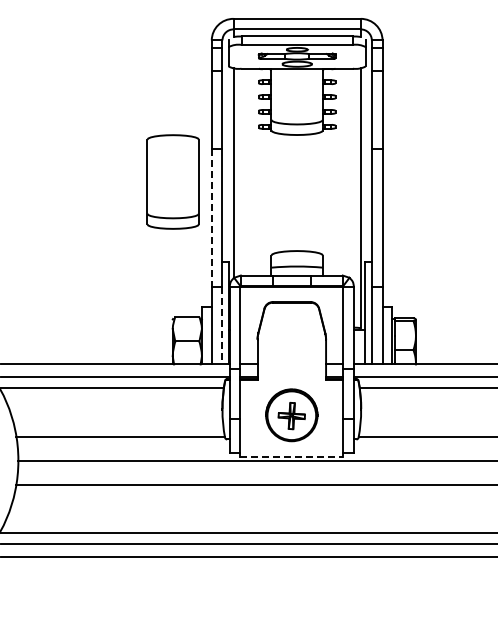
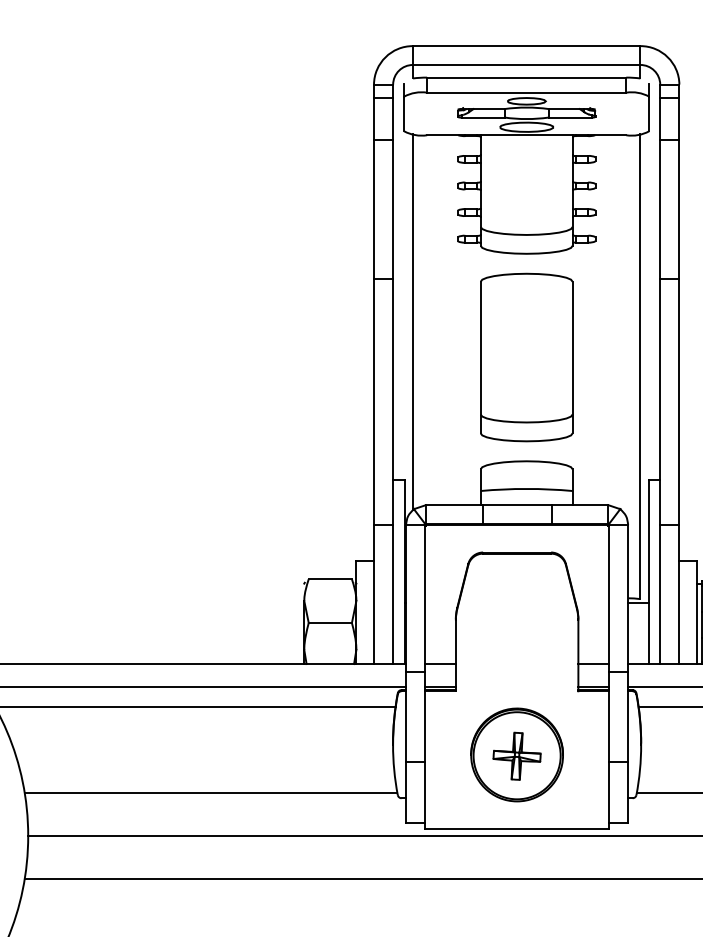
part: (172, 181) -> (525, 356), moved
line: (211, 218) -> (373, 403), dashed -> solid
line: (222, 325) -> (393, 594), dashed -> solid
line: (292, 456) -> (518, 828), dashed -> solid

